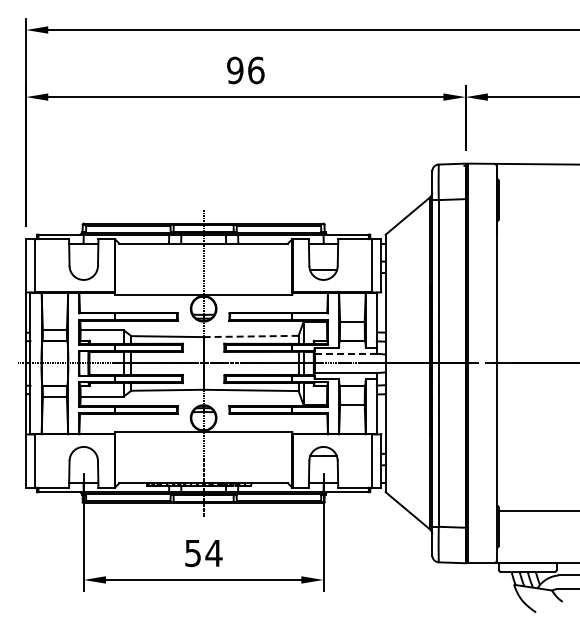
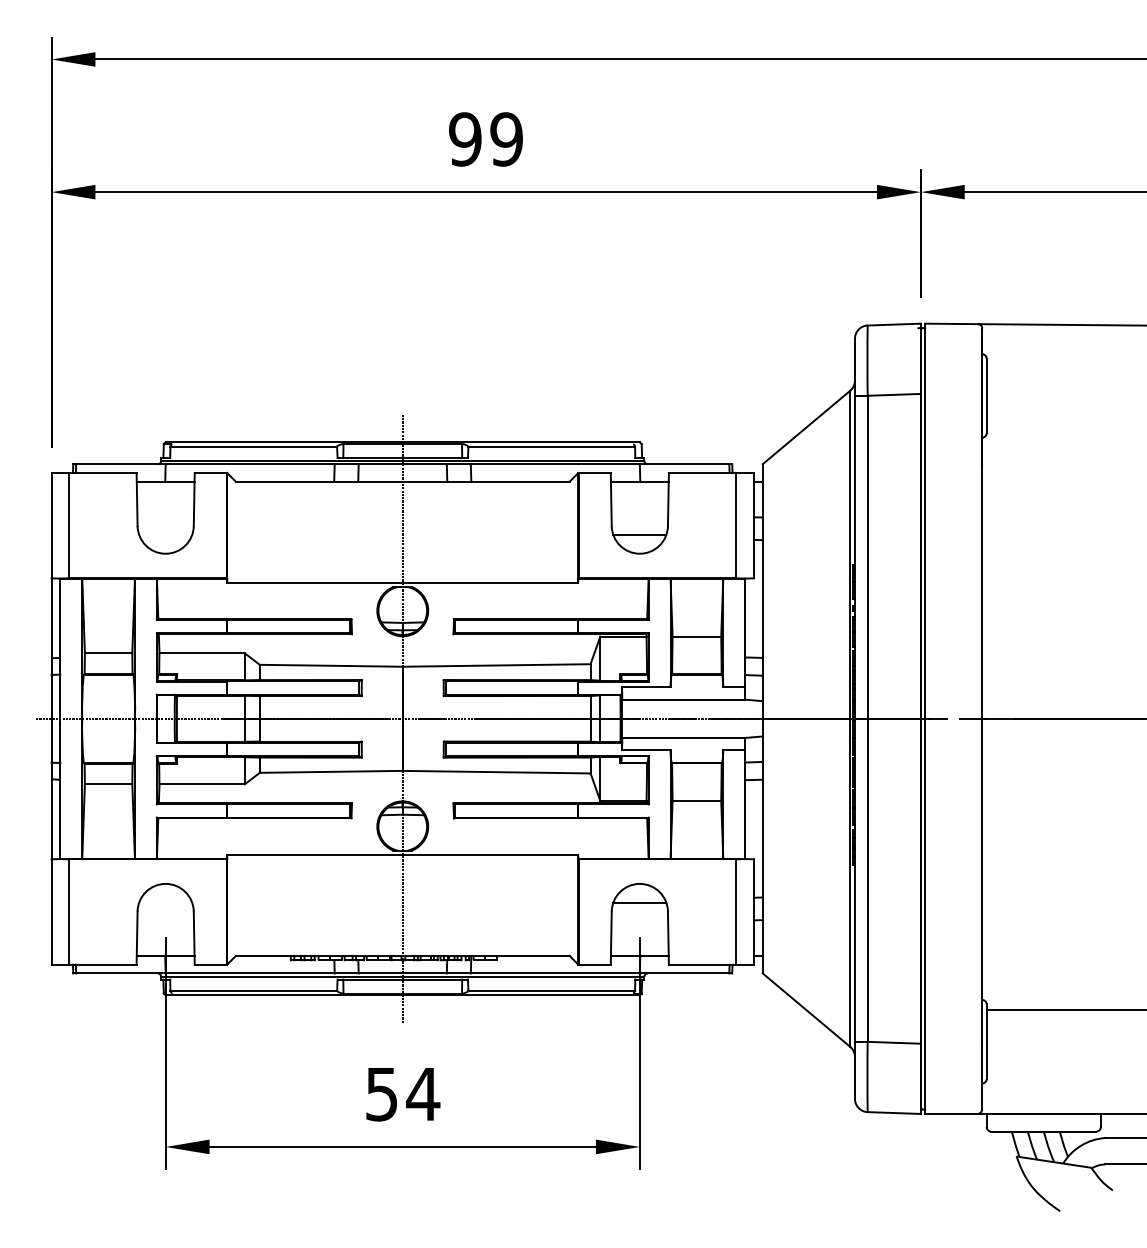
text: (256, 70) -> (507, 139), 96 -> 99
line: (251, 336) -> (497, 665), dashed -> solid
line: (346, 353) -> (685, 699), dashed -> solid

